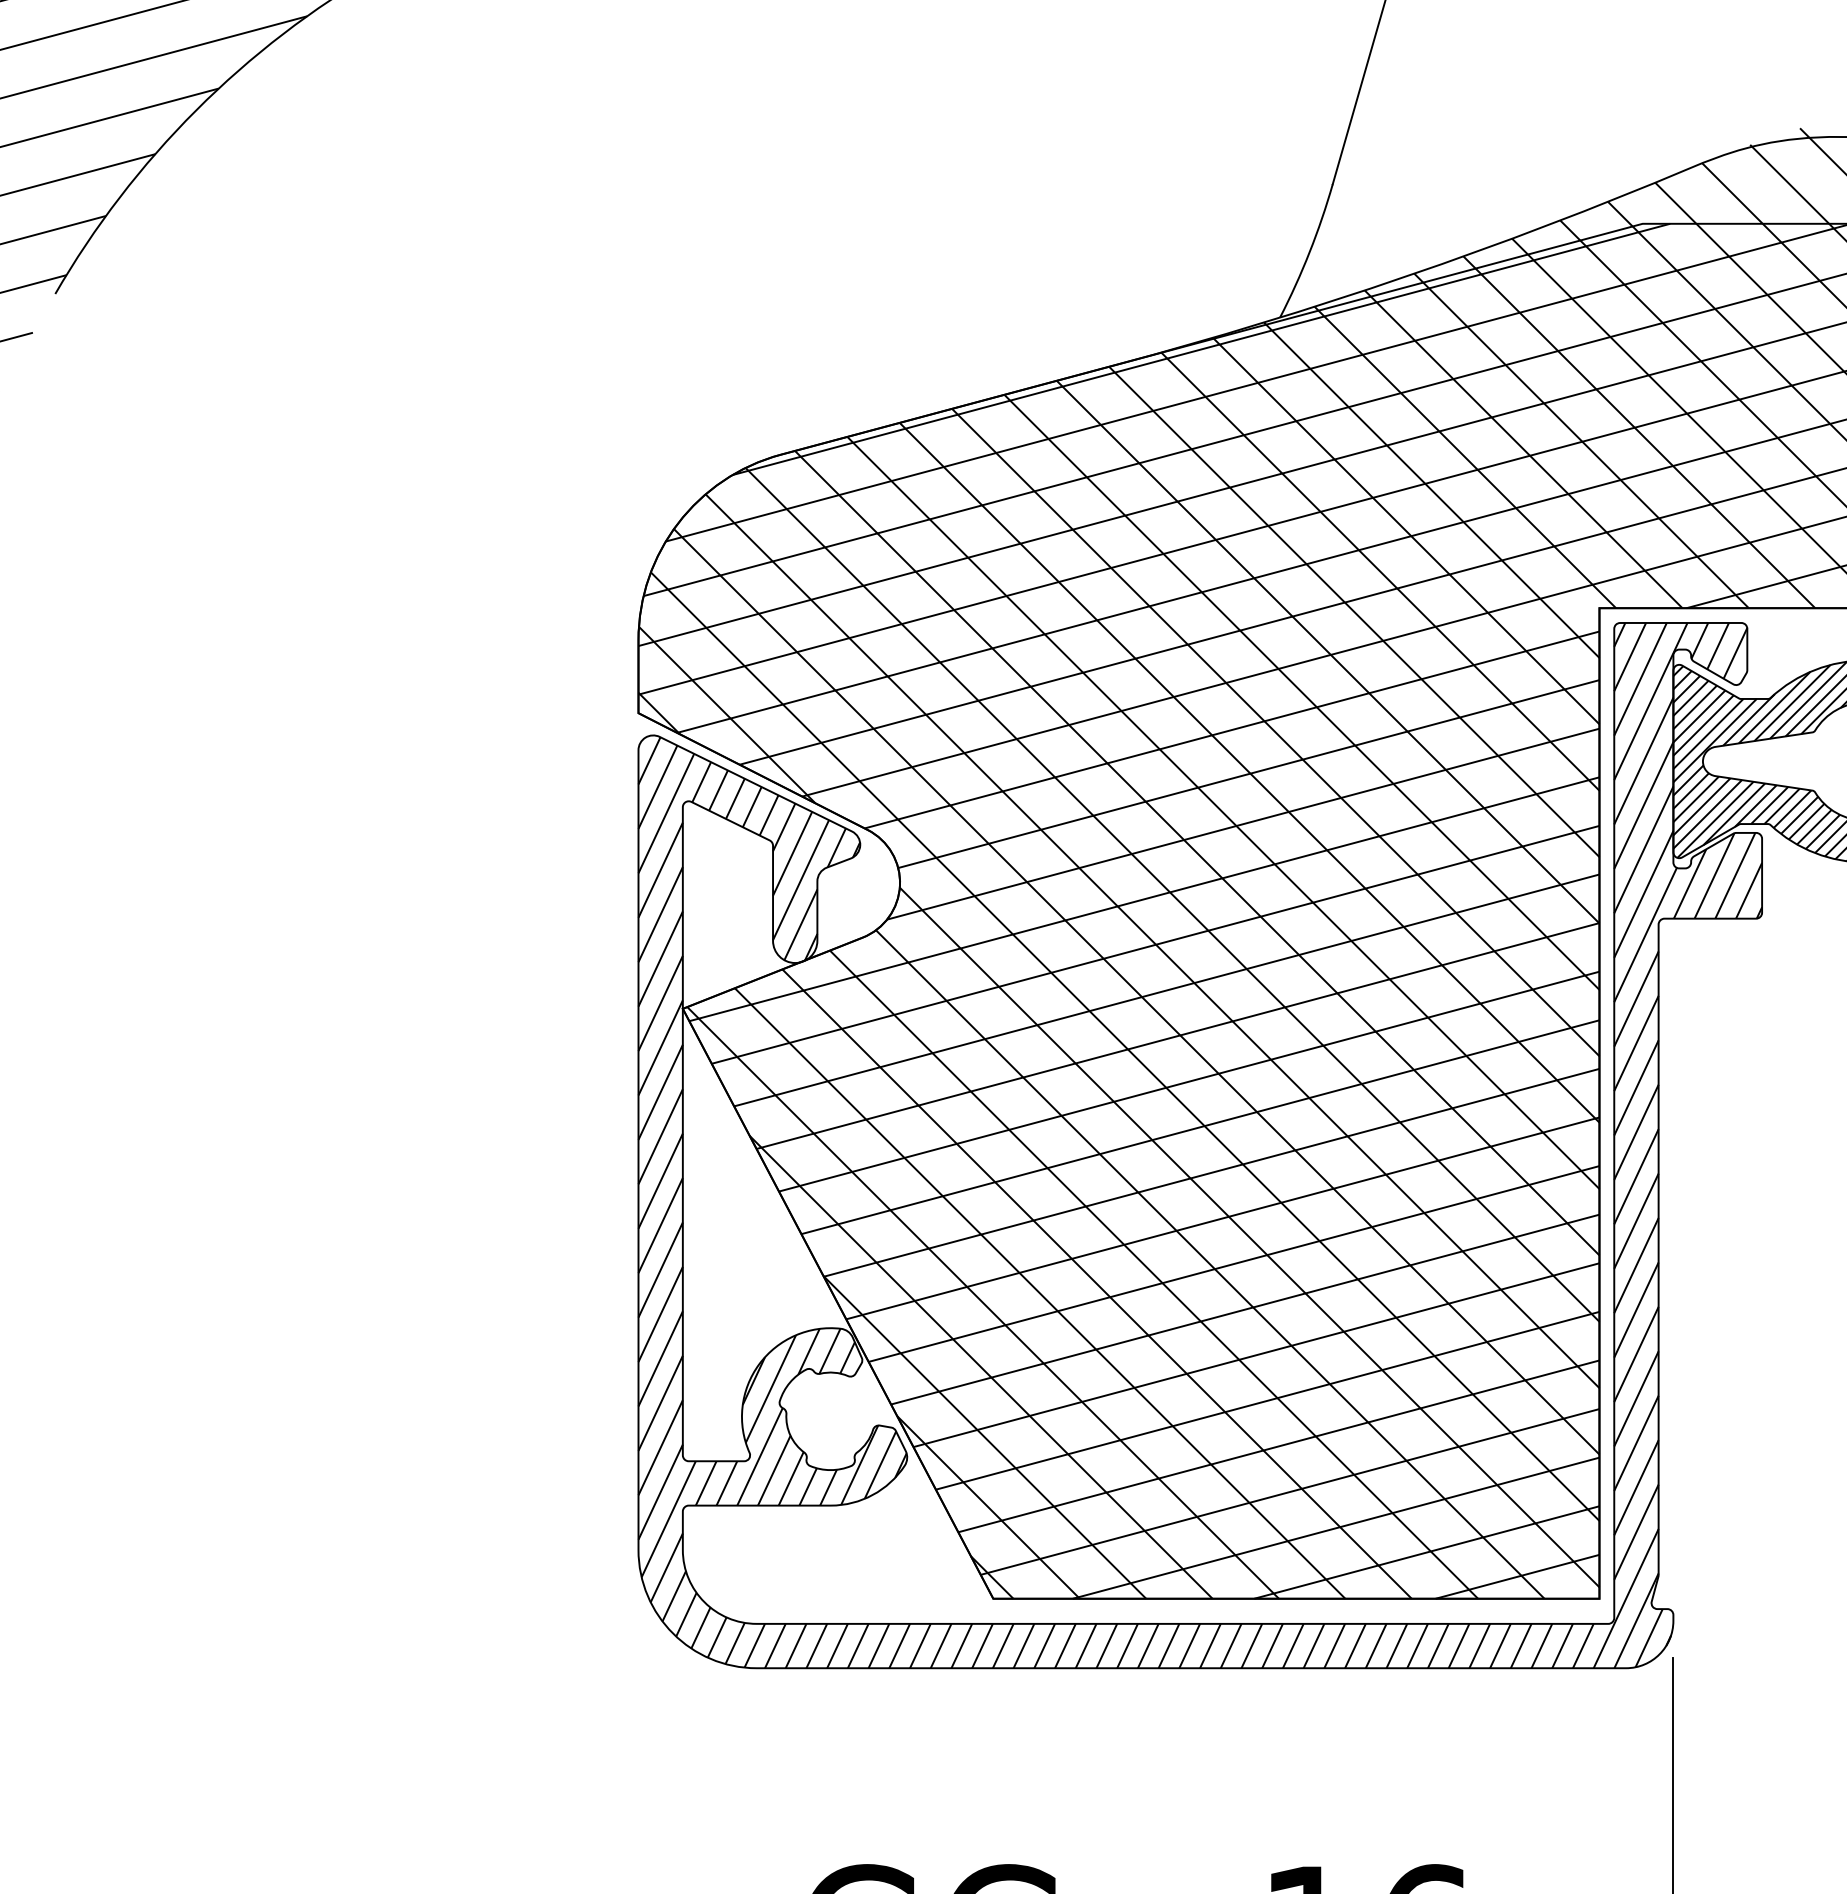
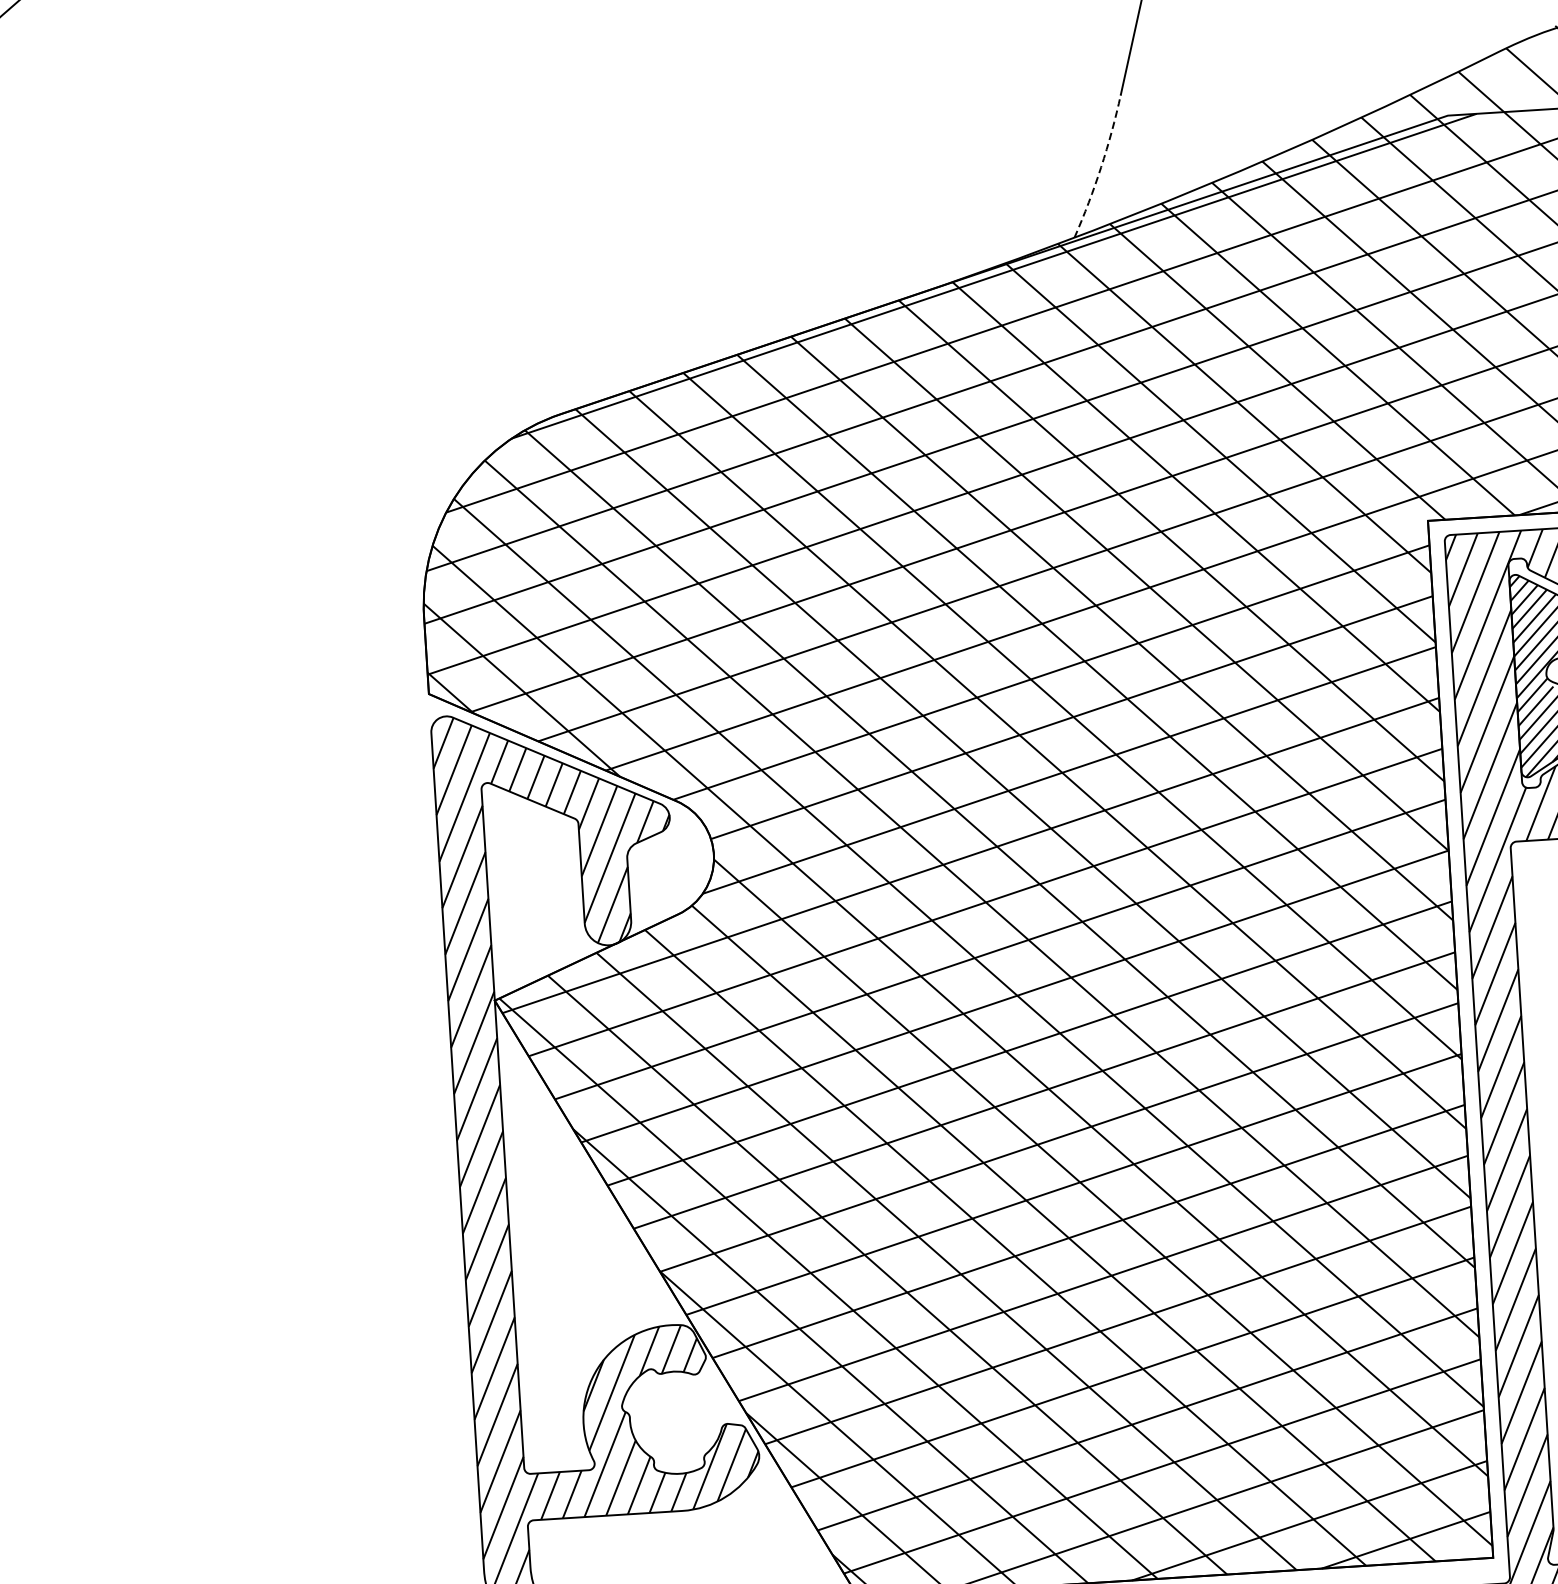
arc: (1309, 252) -> (1101, 167), solid -> dashed

